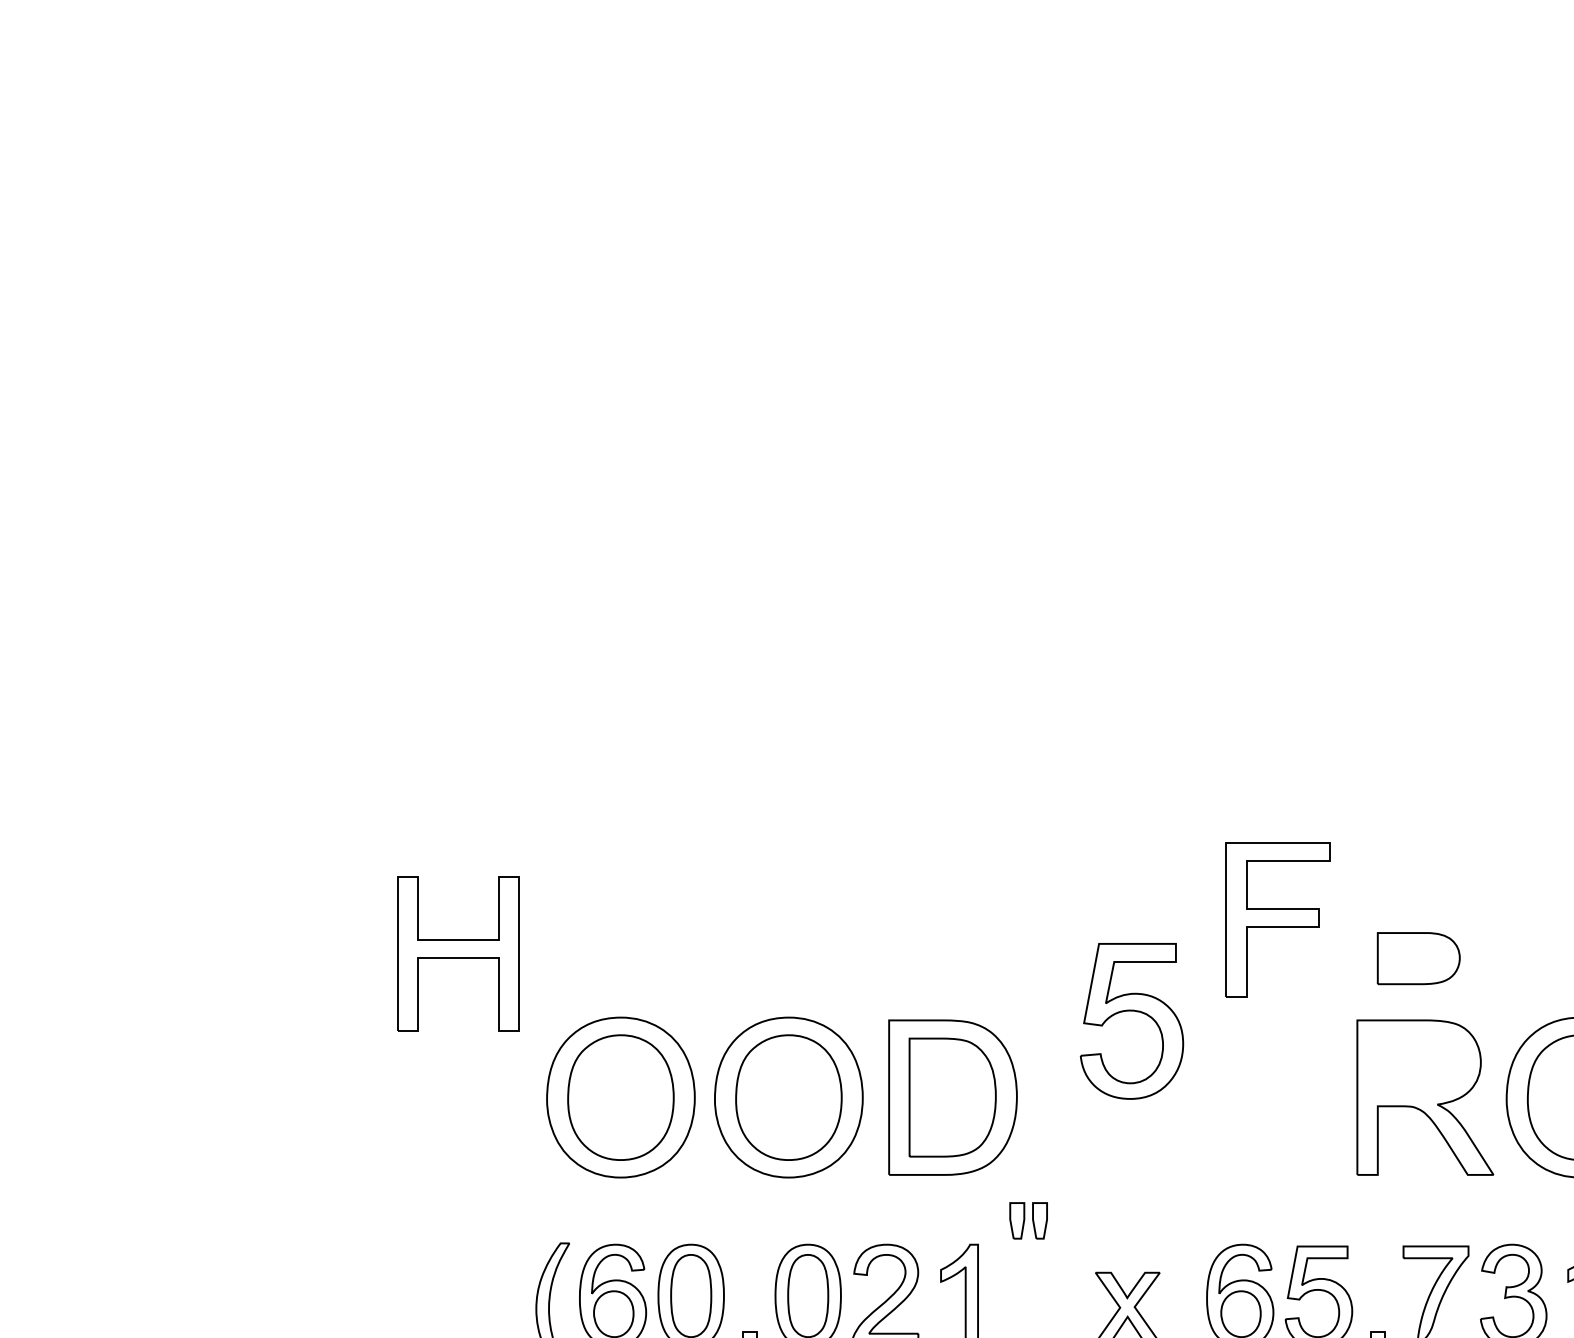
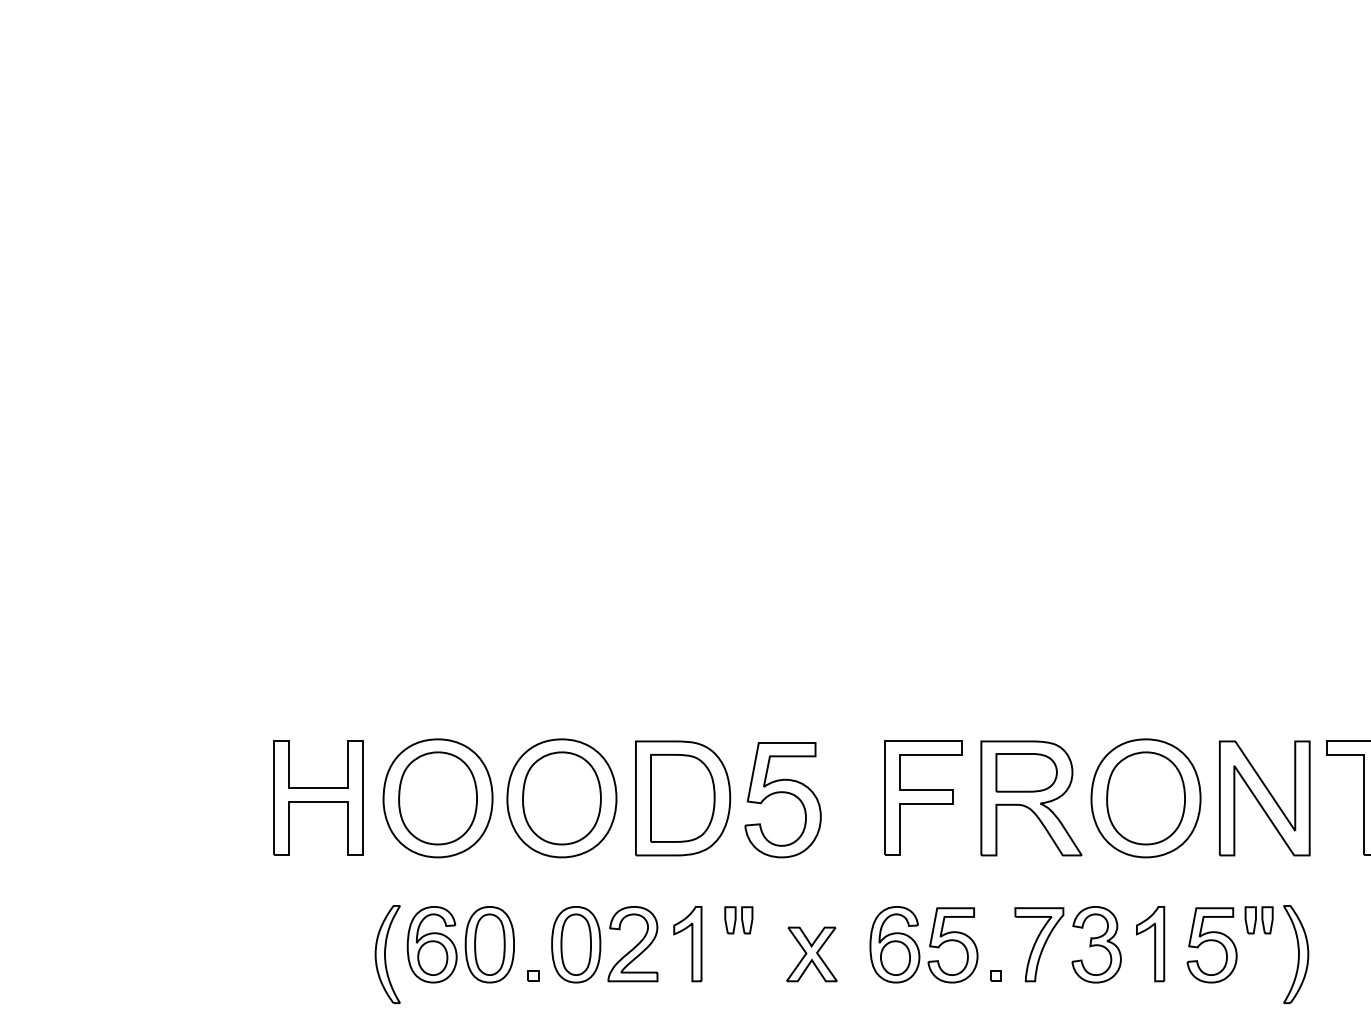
part: (1278, 918) -> (923, 797), moved
part: (458, 952) -> (318, 797), moved
part: (1418, 958) -> (1026, 772), moved
part: (1131, 1012) -> (782, 793), moved
part: (1028, 1221) -> (738, 920), moved

